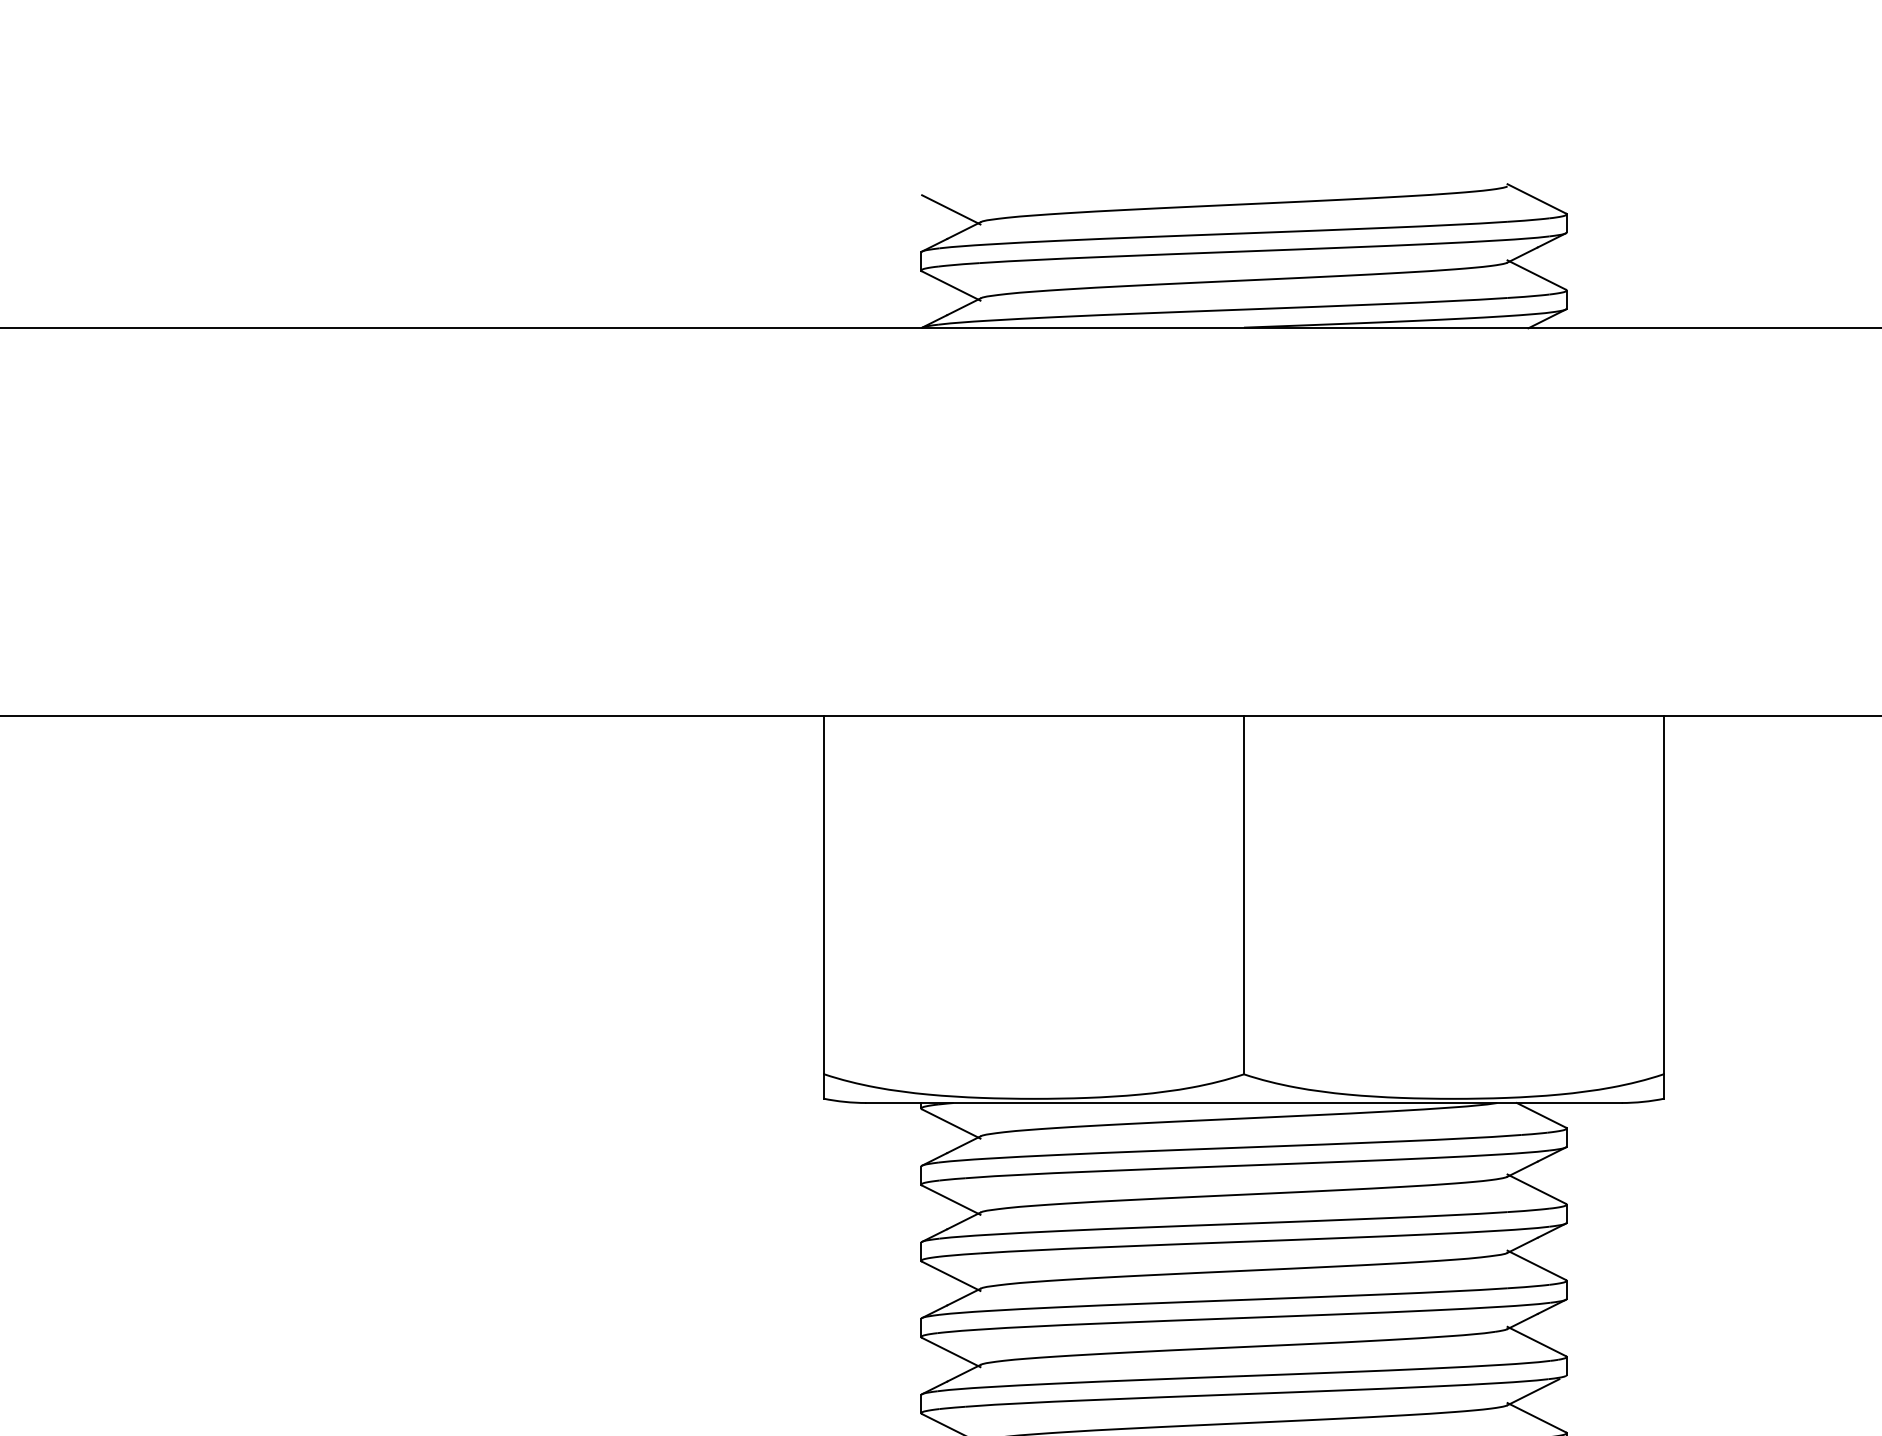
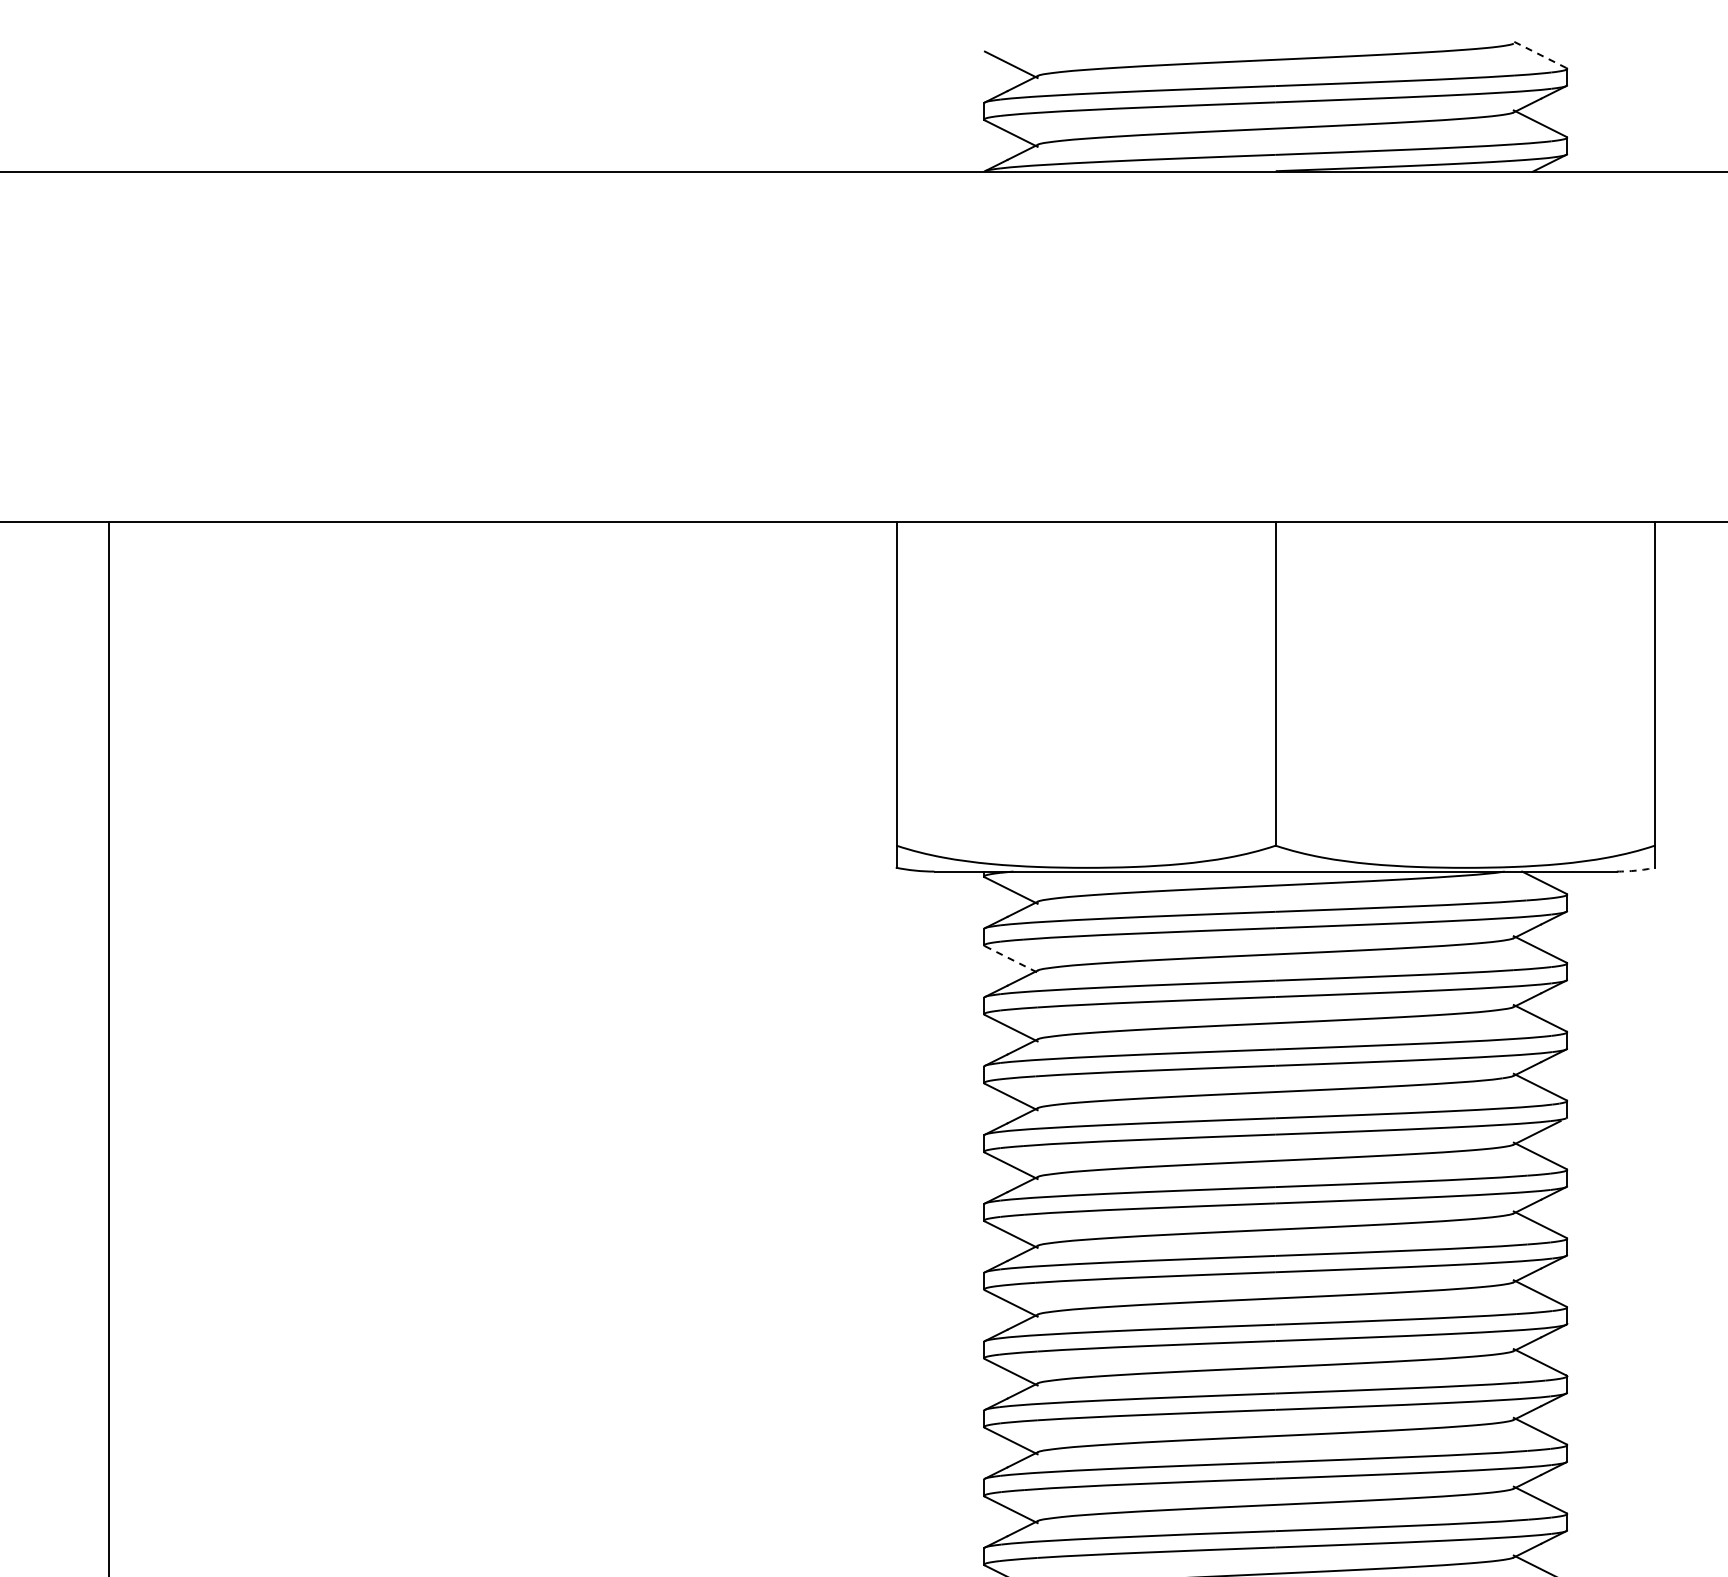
line: (1536, 198) -> (1539, 54), solid -> dashed
arc: (1643, 1101) -> (1636, 870), solid -> dashed
line: (951, 1200) -> (1011, 959), solid -> dashed

